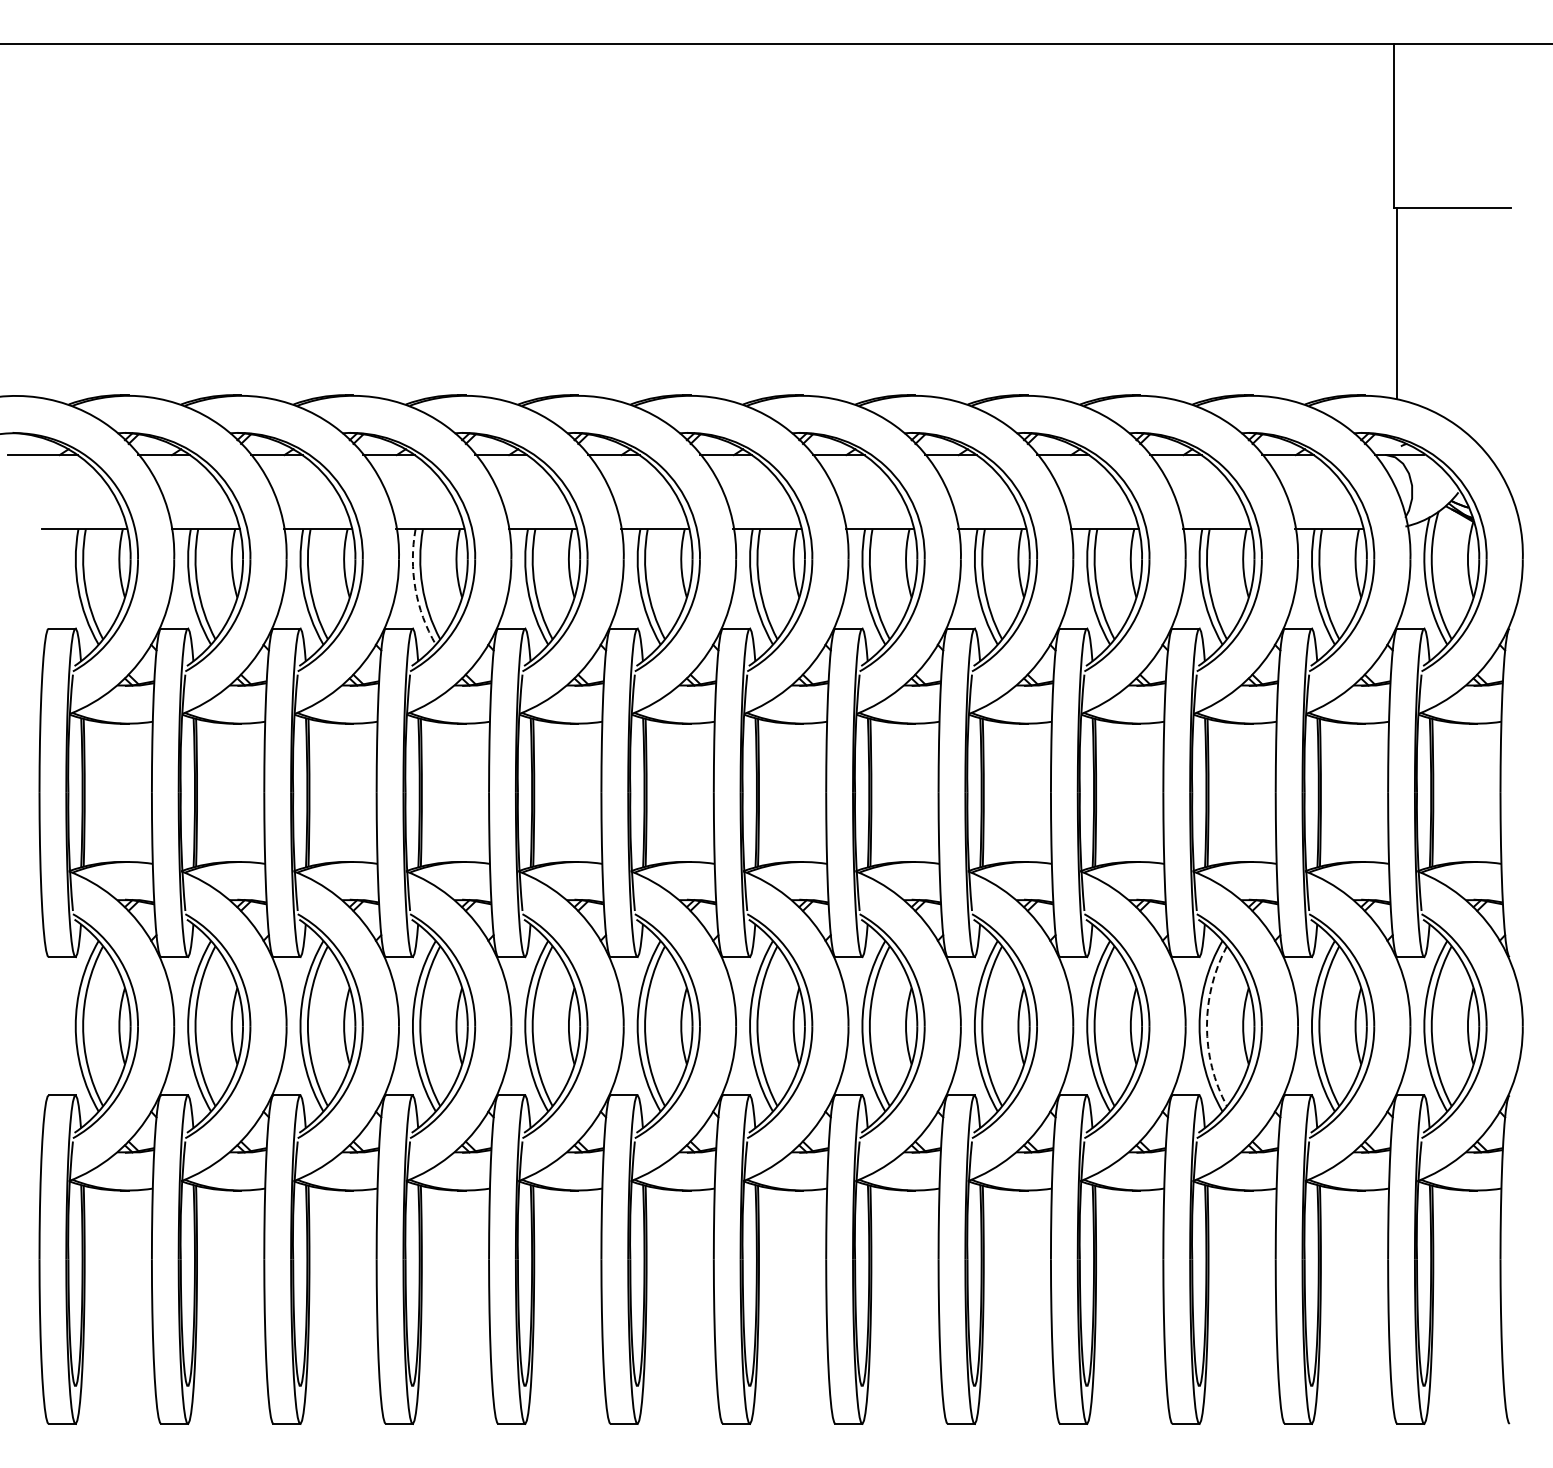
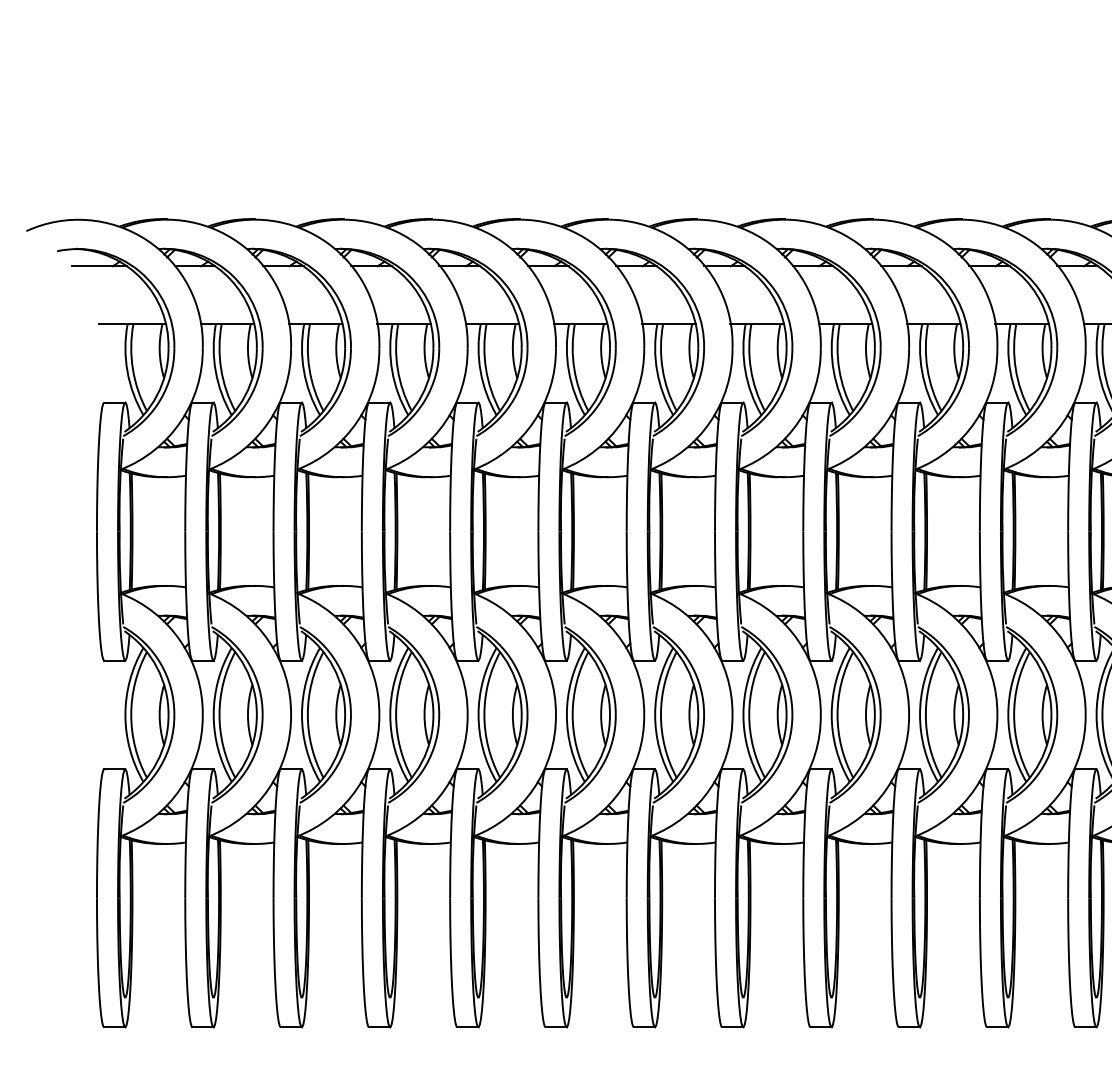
arc: (415, 588) -> (392, 371), dashed -> solid
arc: (1206, 1026) -> (1013, 715), dashed -> solid

